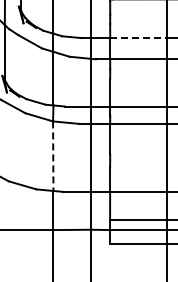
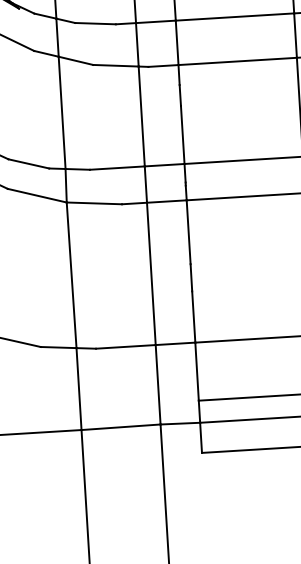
line: (138, 38) -> (235, 17), dashed -> solid
line: (53, 156) -> (72, 275), dashed -> solid

